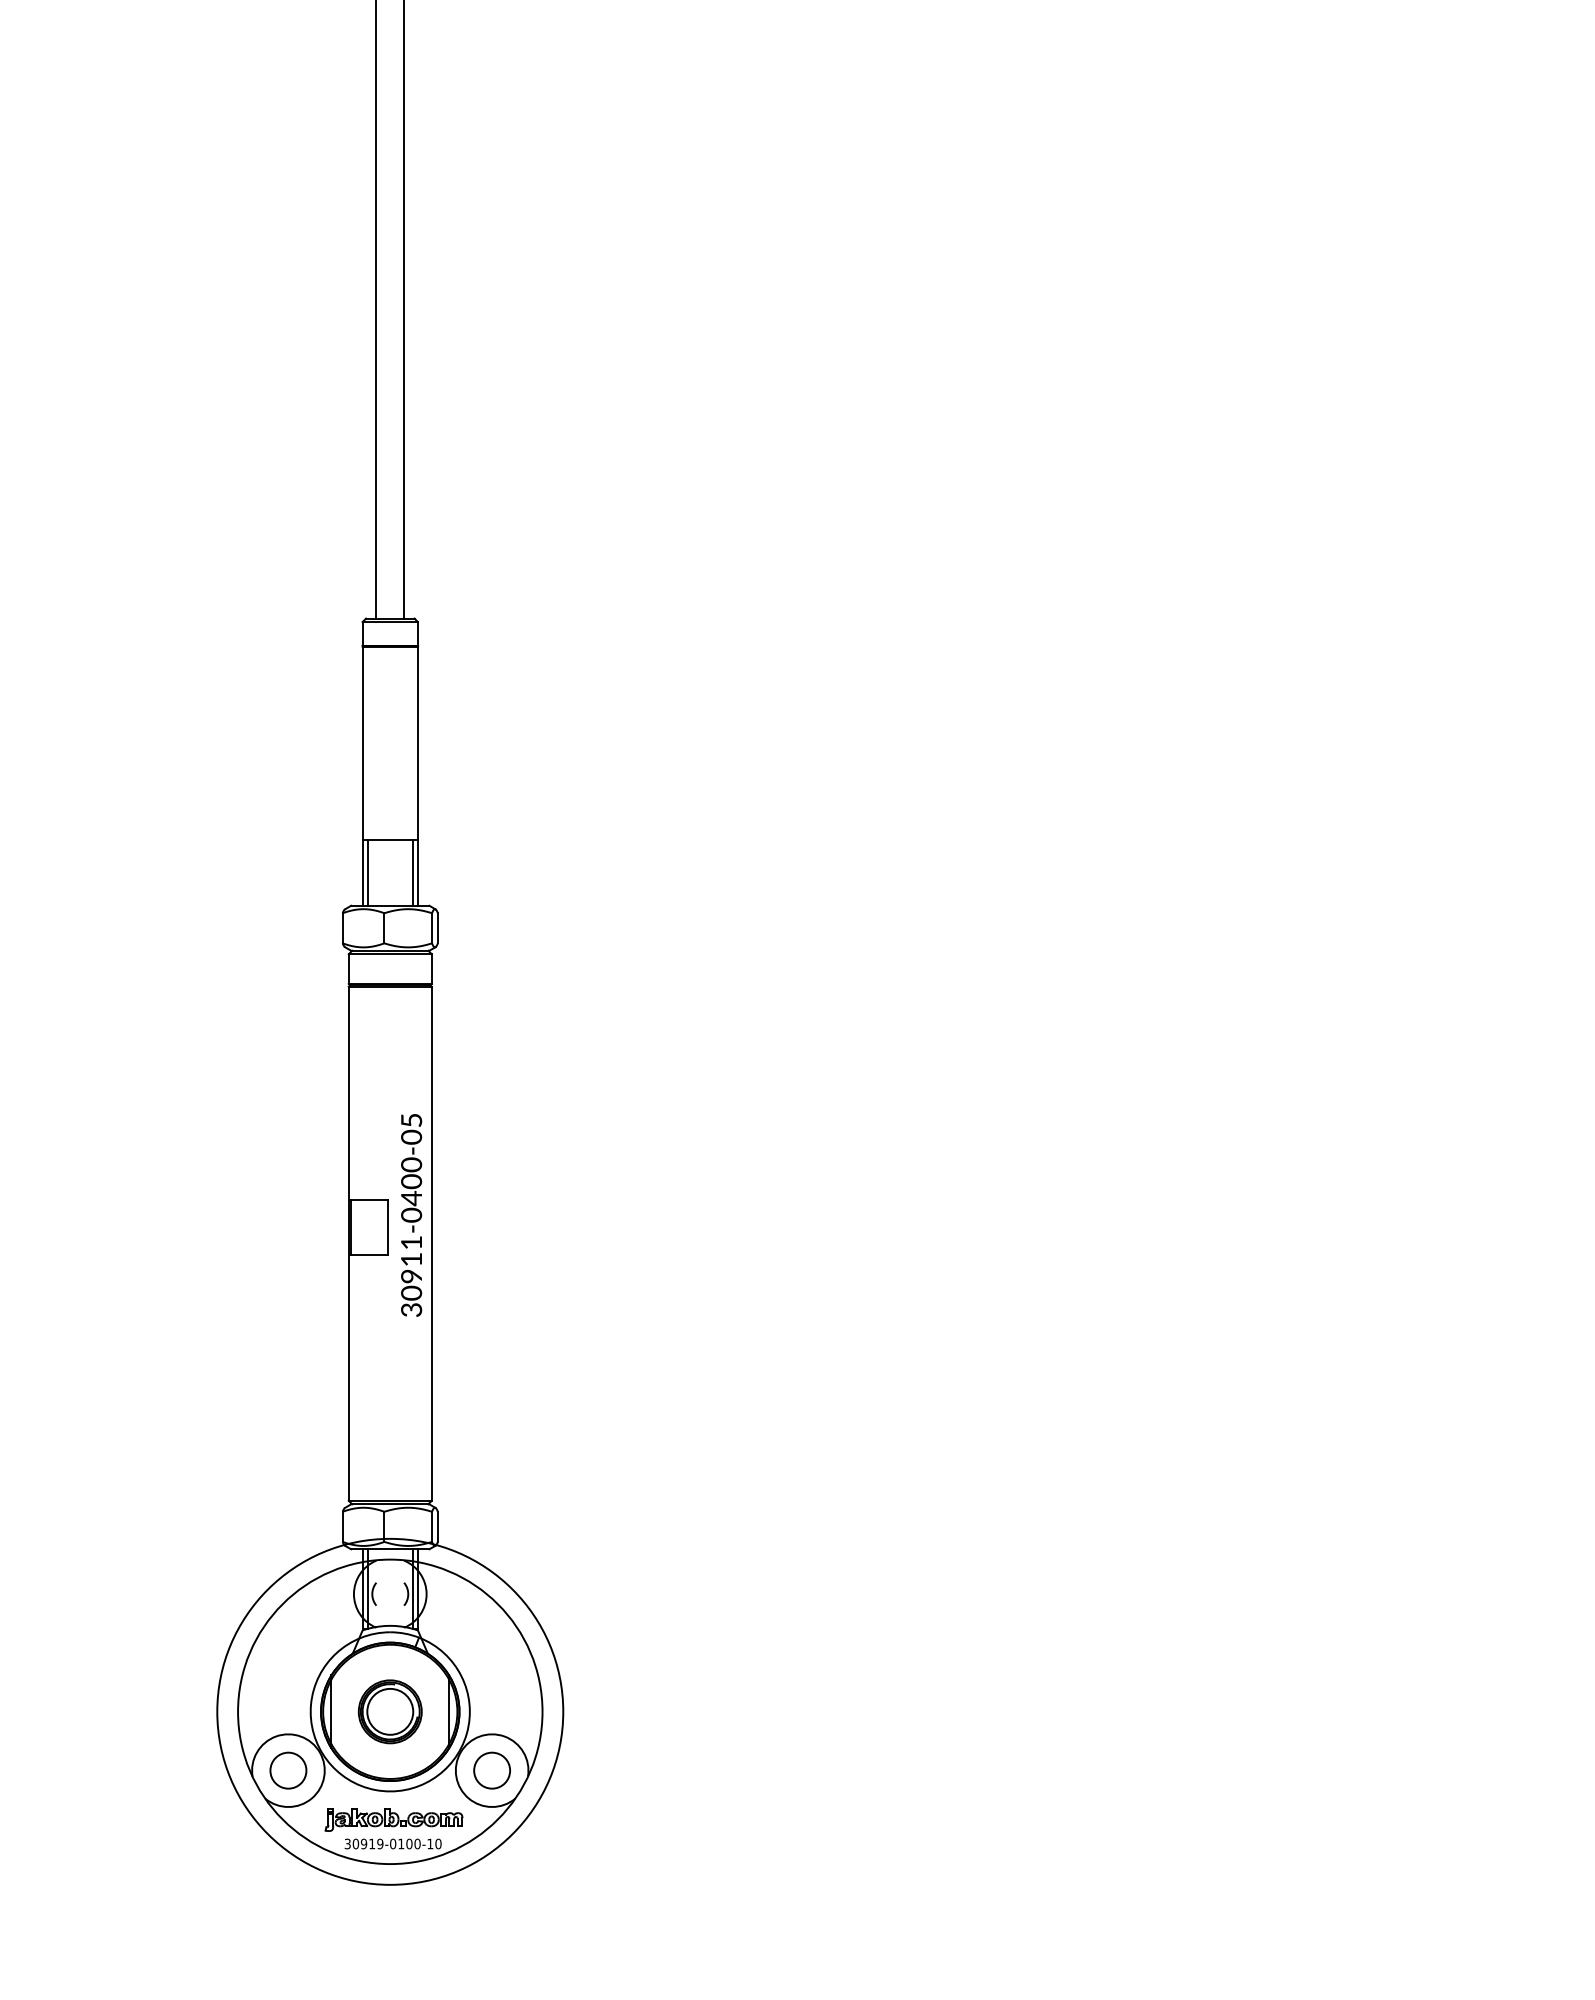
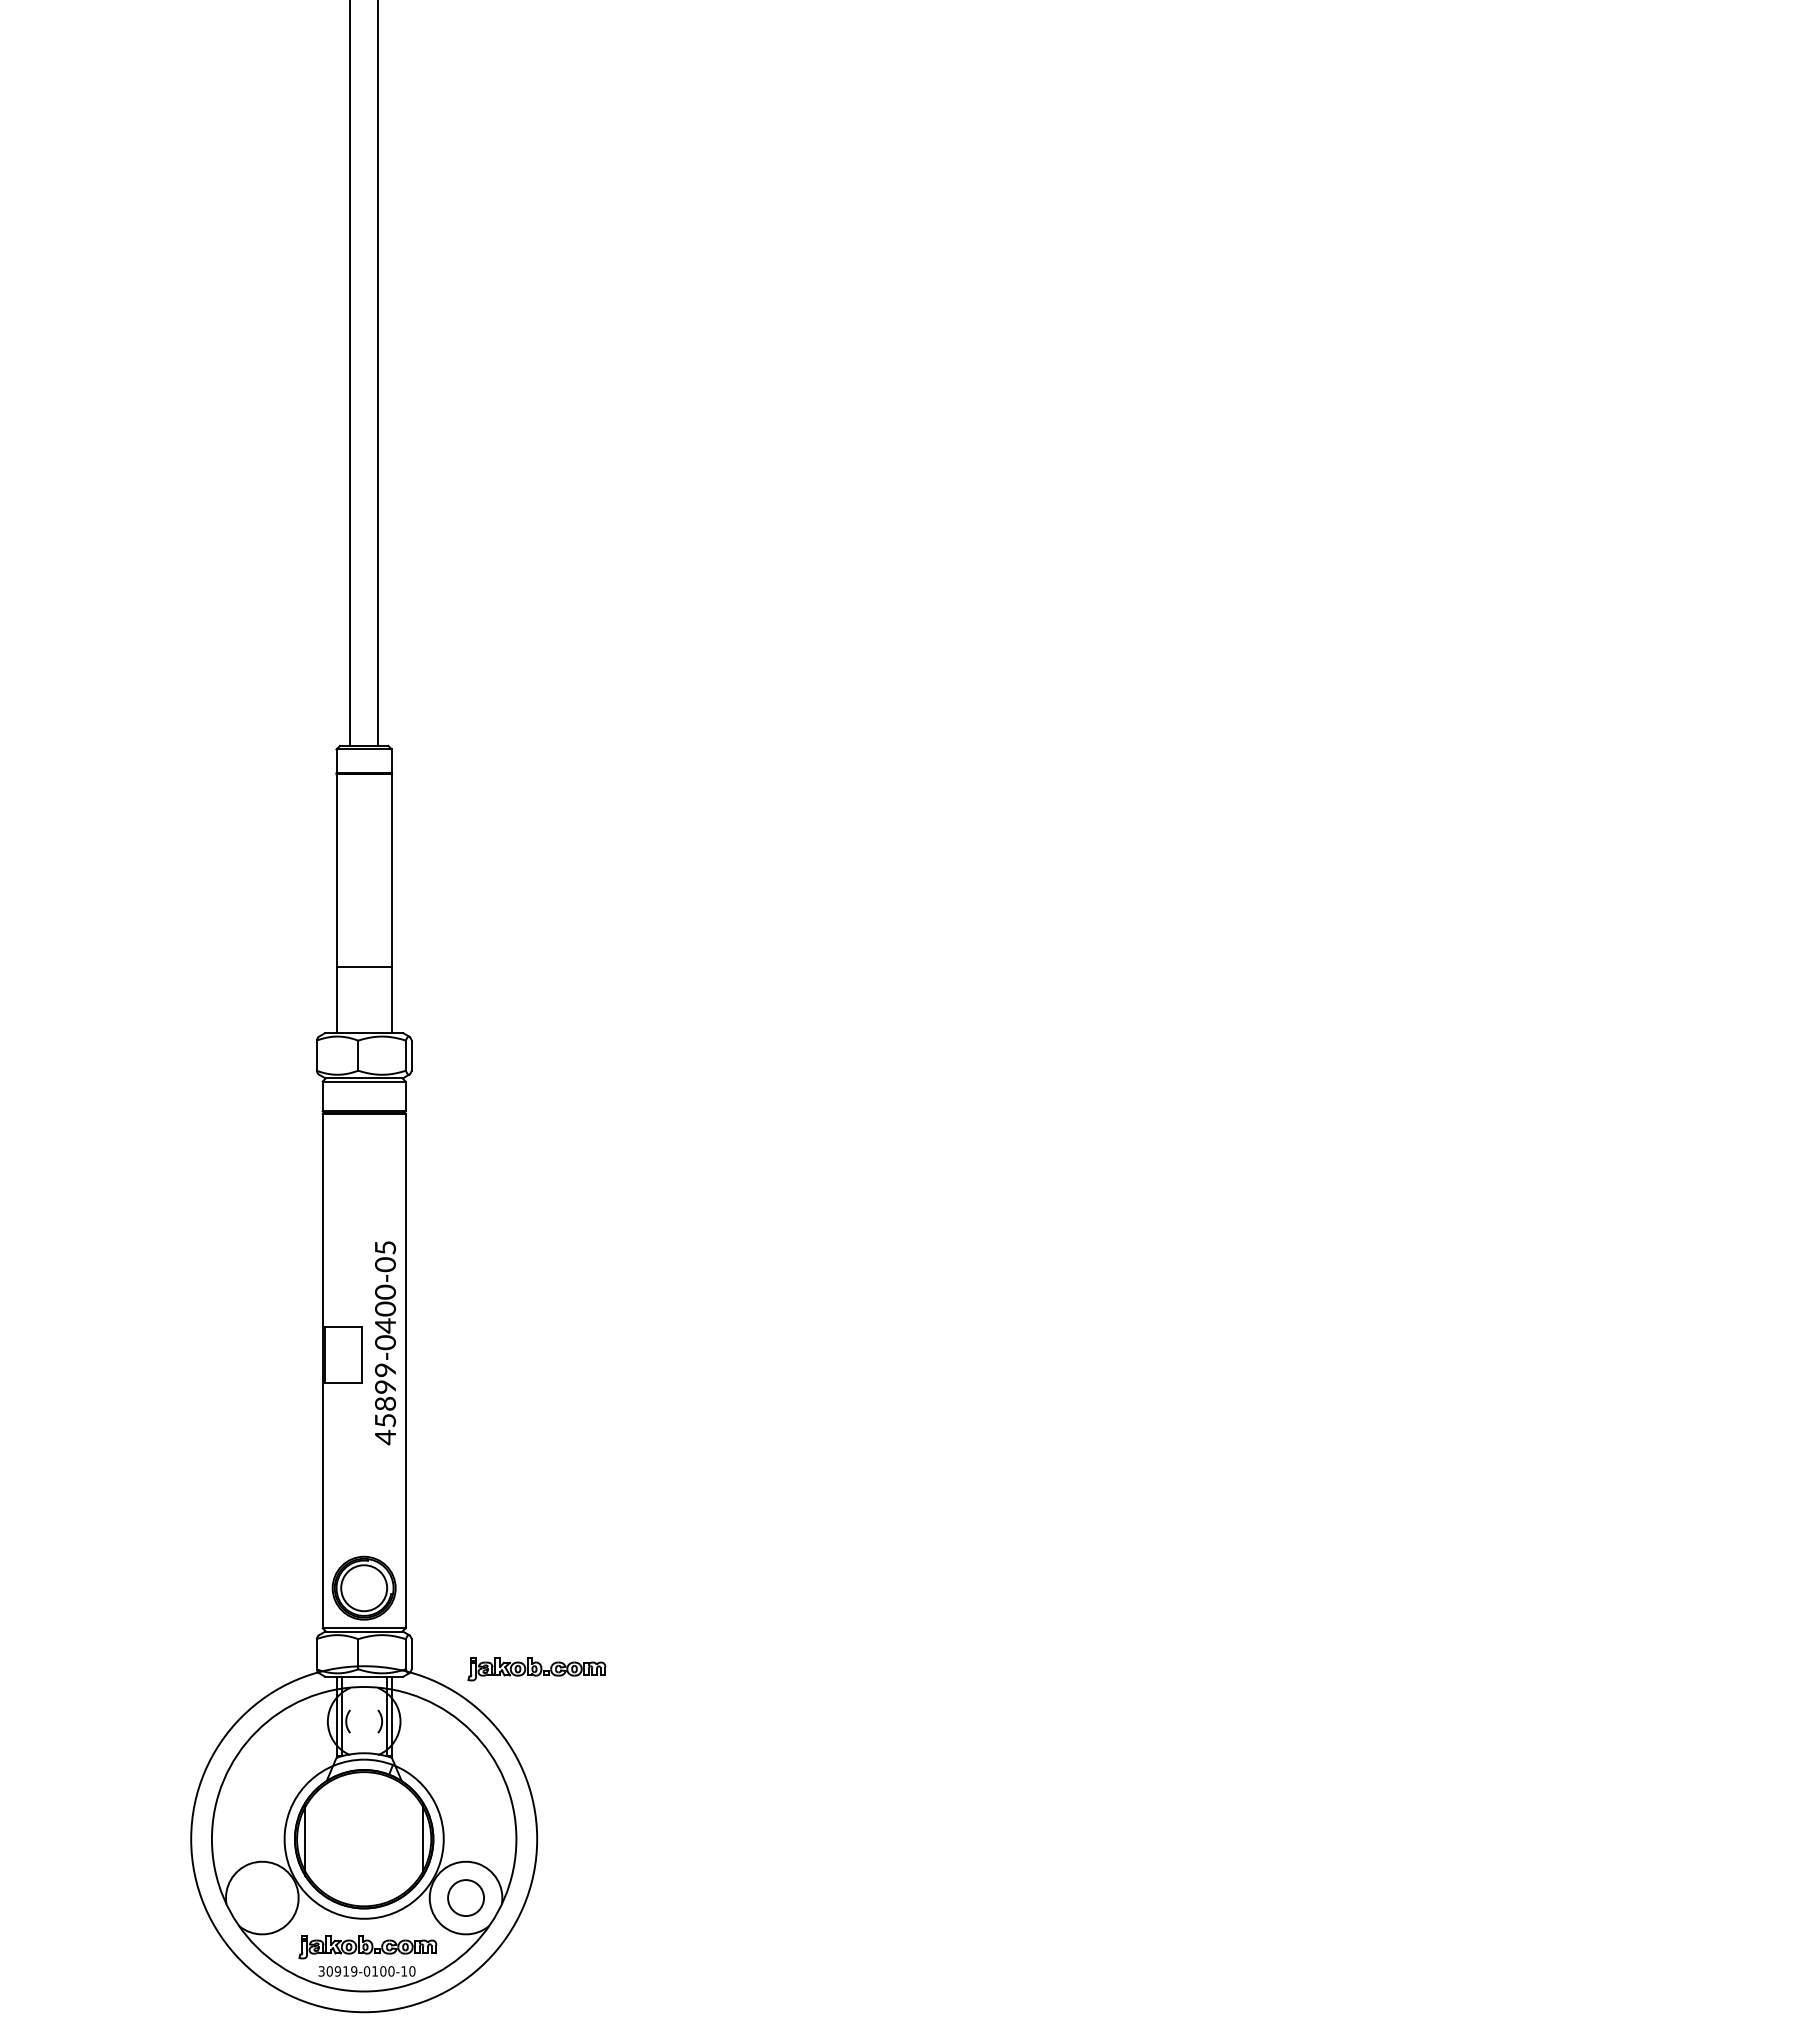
line: (367, 873) -> (341, 1000), removed
line: (412, 873) -> (386, 1000), removed
text: (411, 1277) -> (385, 1404), 30911-0400-05 -> 45899-0400-05
part: (562, 1542) -> (536, 1669), added
part: (389, 1711) -> (363, 1587), moved
circle: (288, 1770) -> (262, 1897), removed

